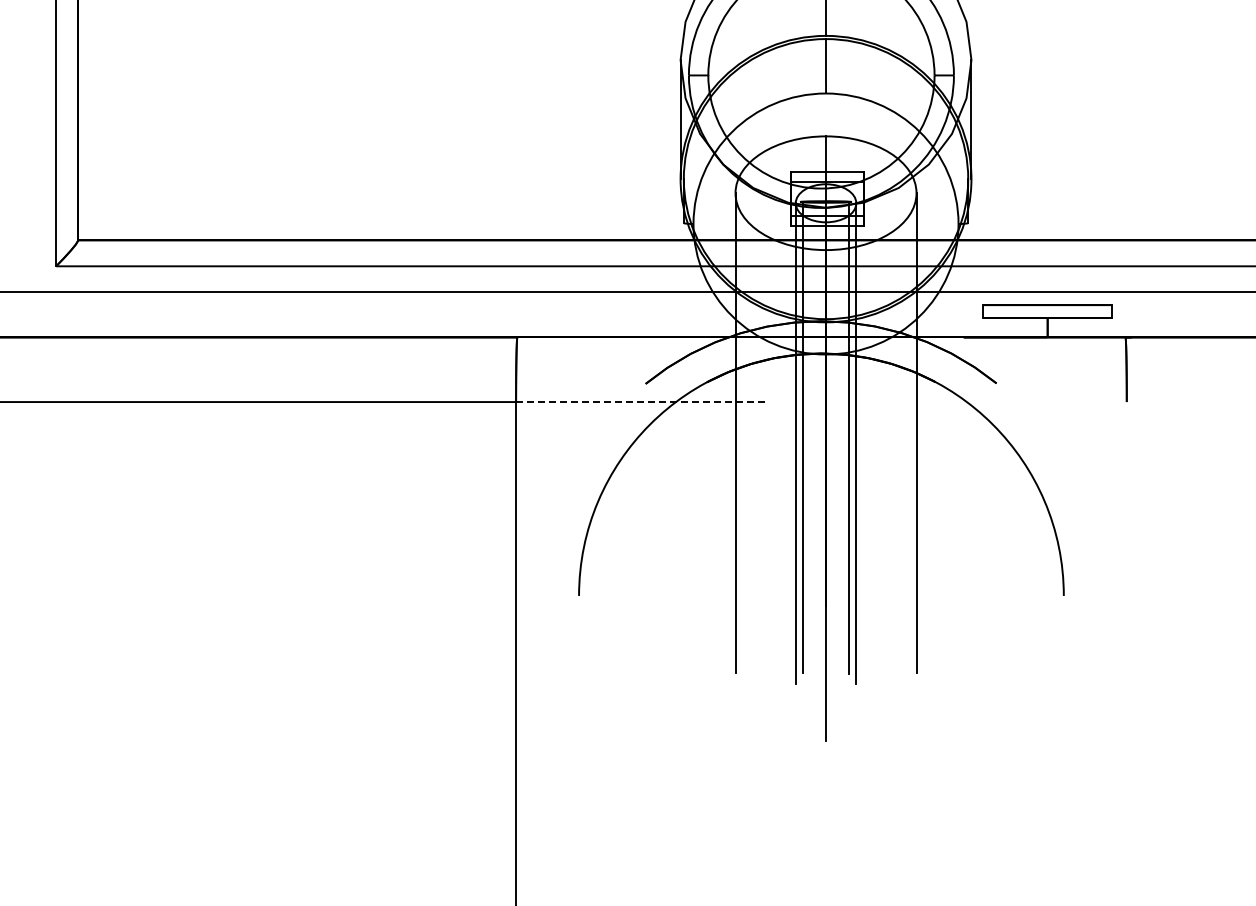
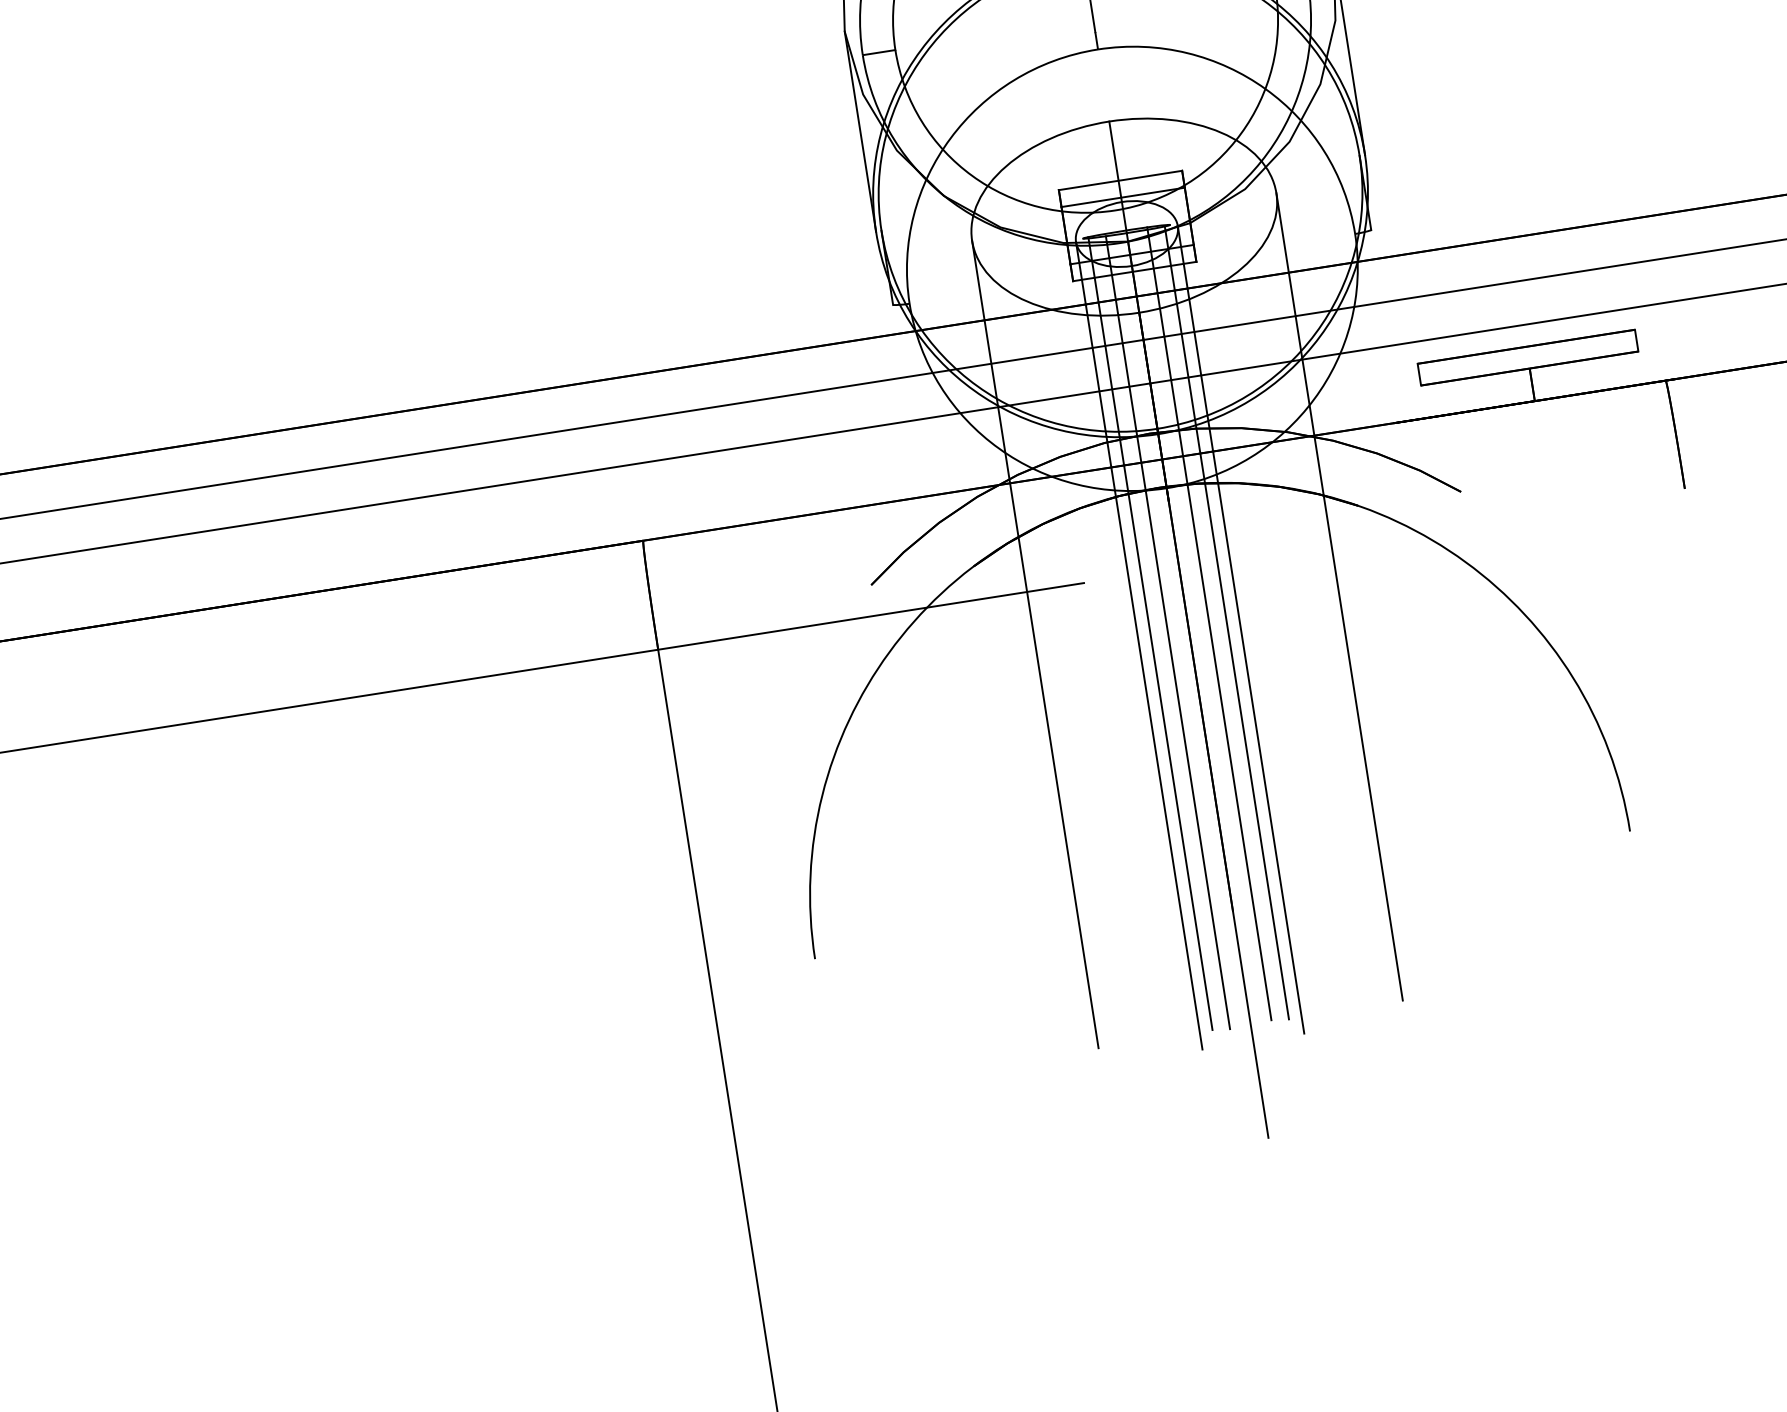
line: (642, 402) -> (870, 617), dashed -> solid
line: (838, 436) -> (1209, 622), added
line: (813, 438) -> (1167, 632), added

